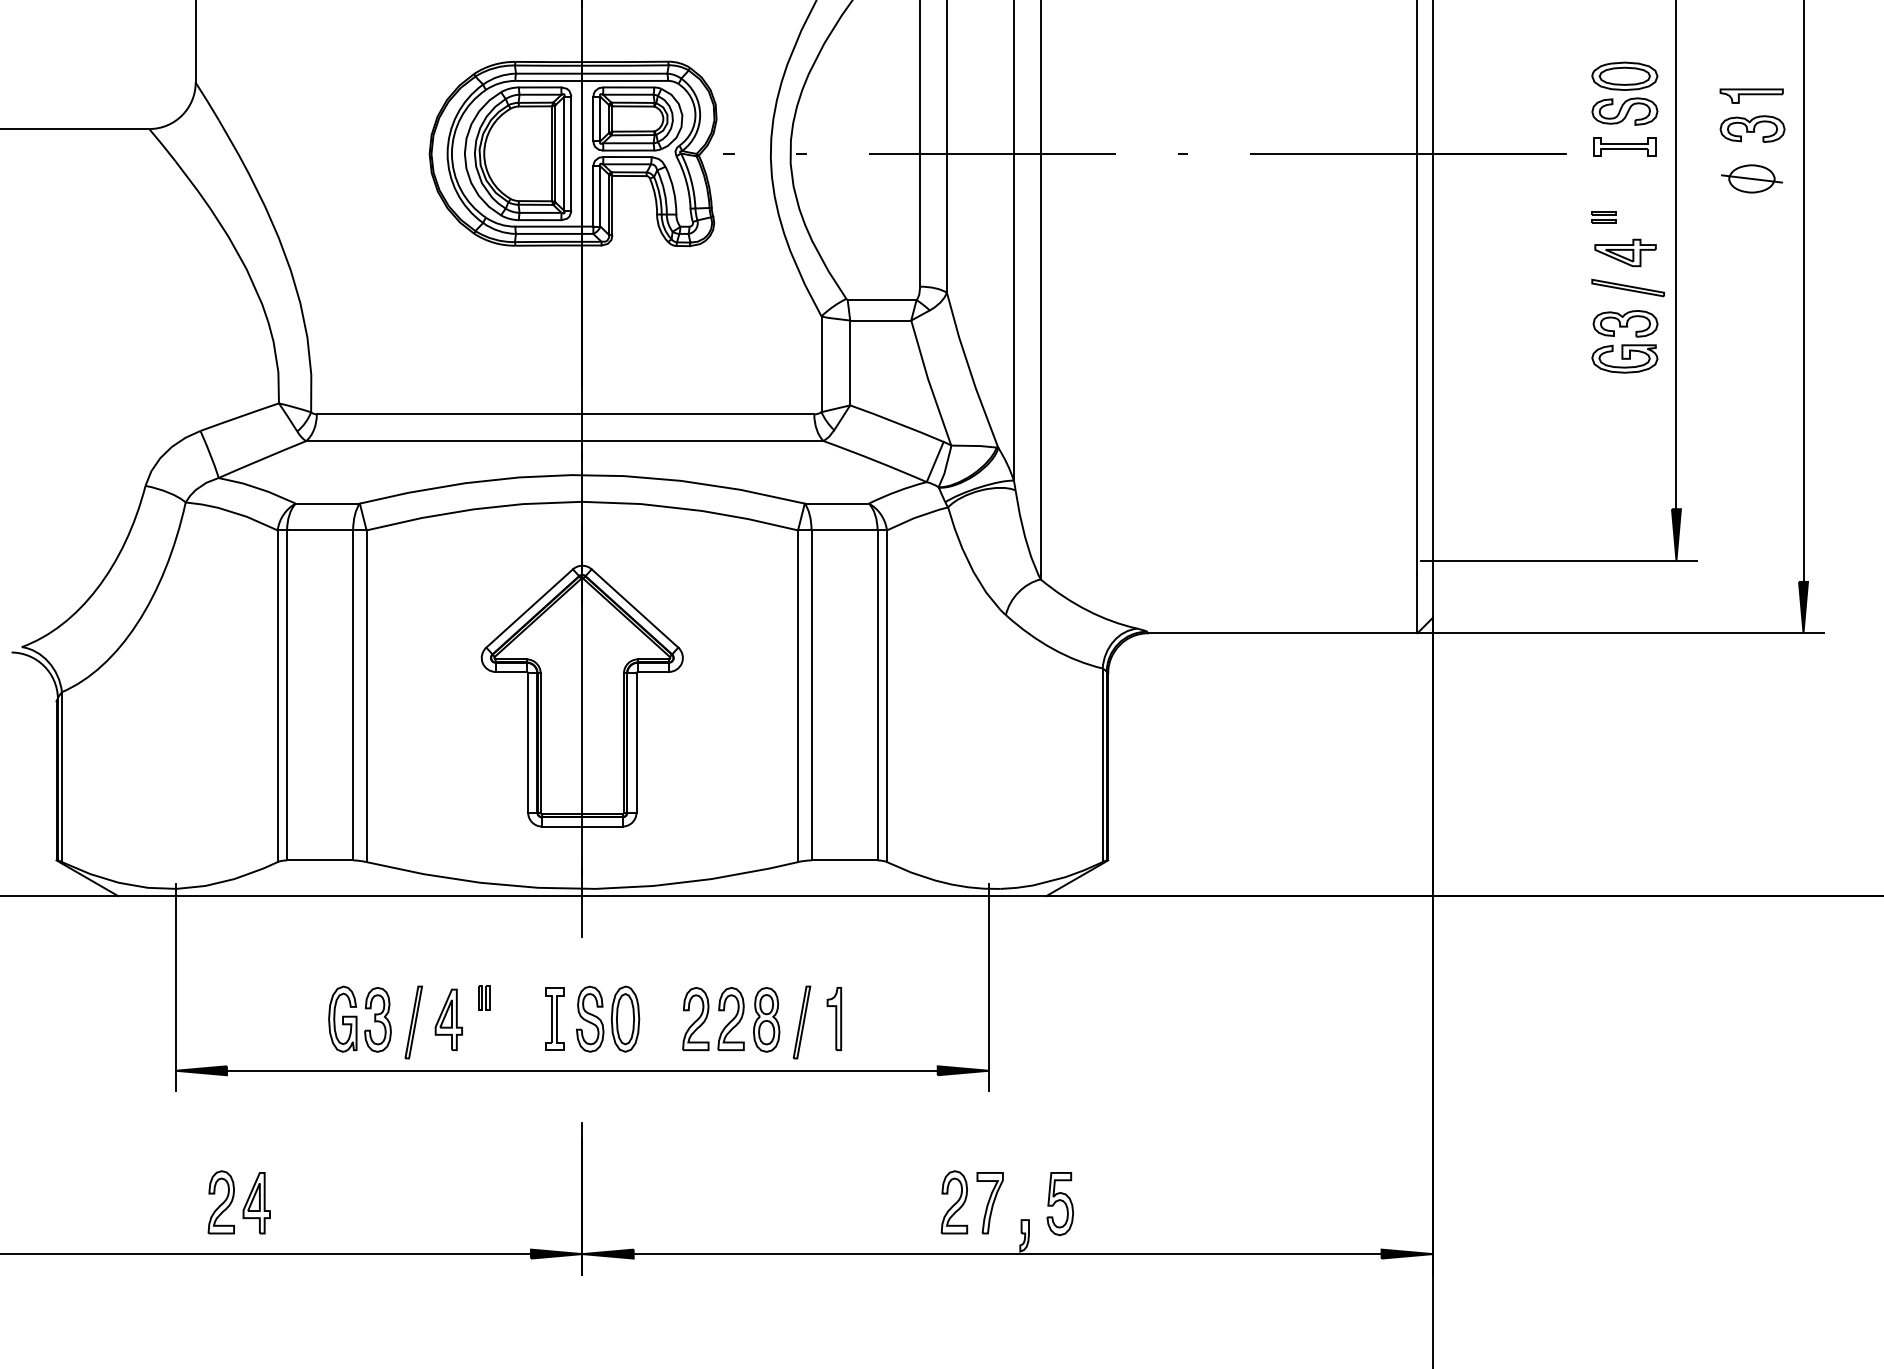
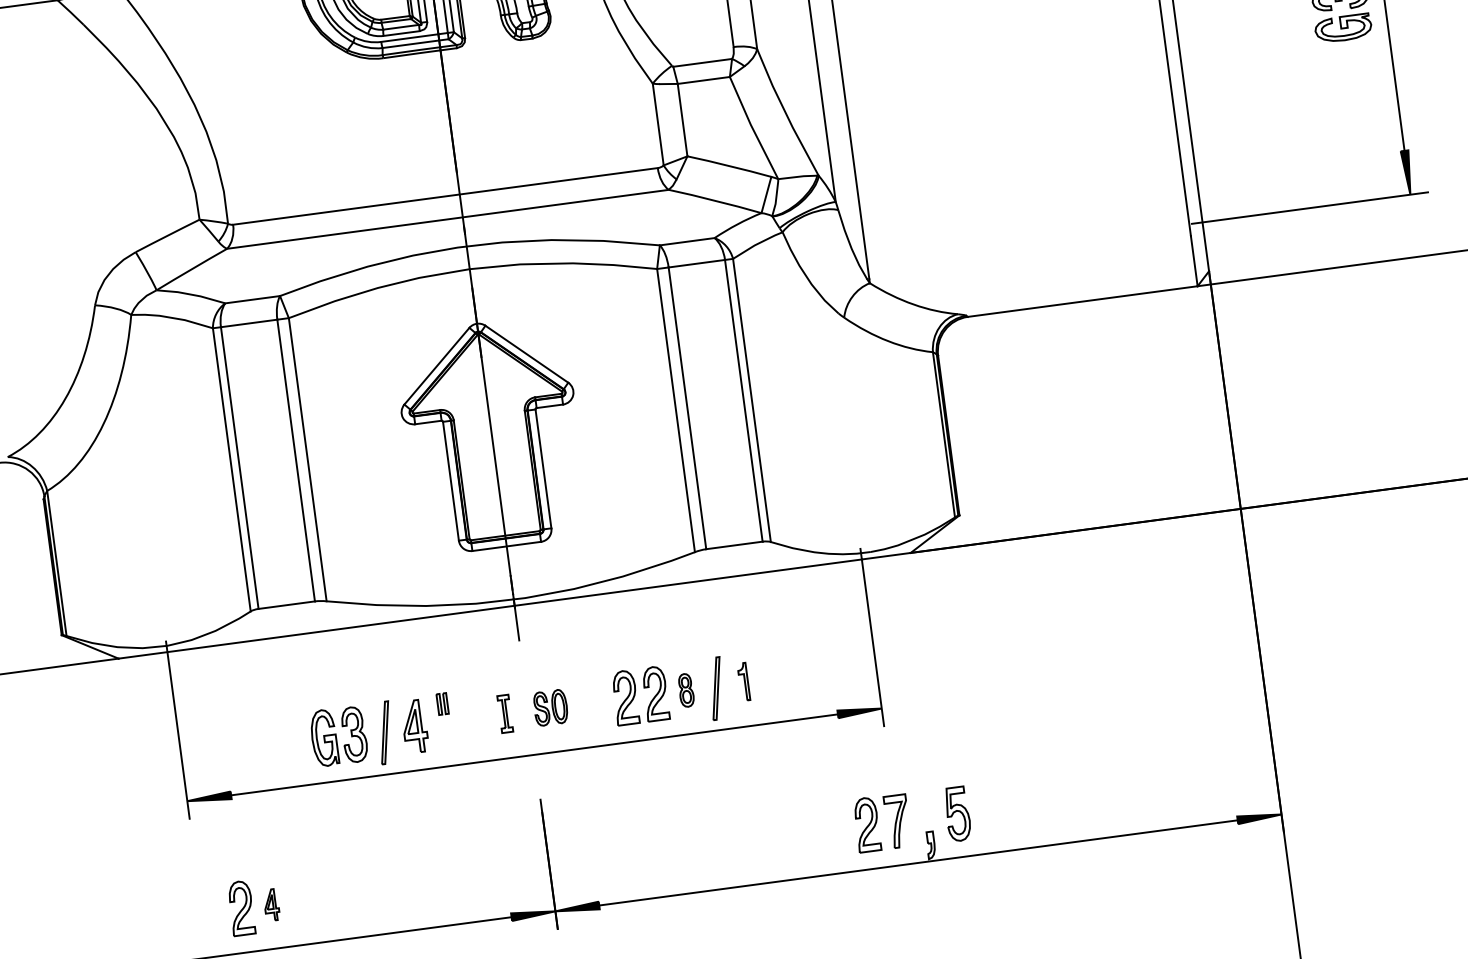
part: (554, 1018) -> (504, 713), size x0.7
part: (608, 1018) -> (550, 707), size x0.6
part: (834, 1018) -> (743, 681), size x0.7
part: (766, 1019) -> (685, 690), size x0.6
part: (256, 1203) -> (271, 905), size x0.6

